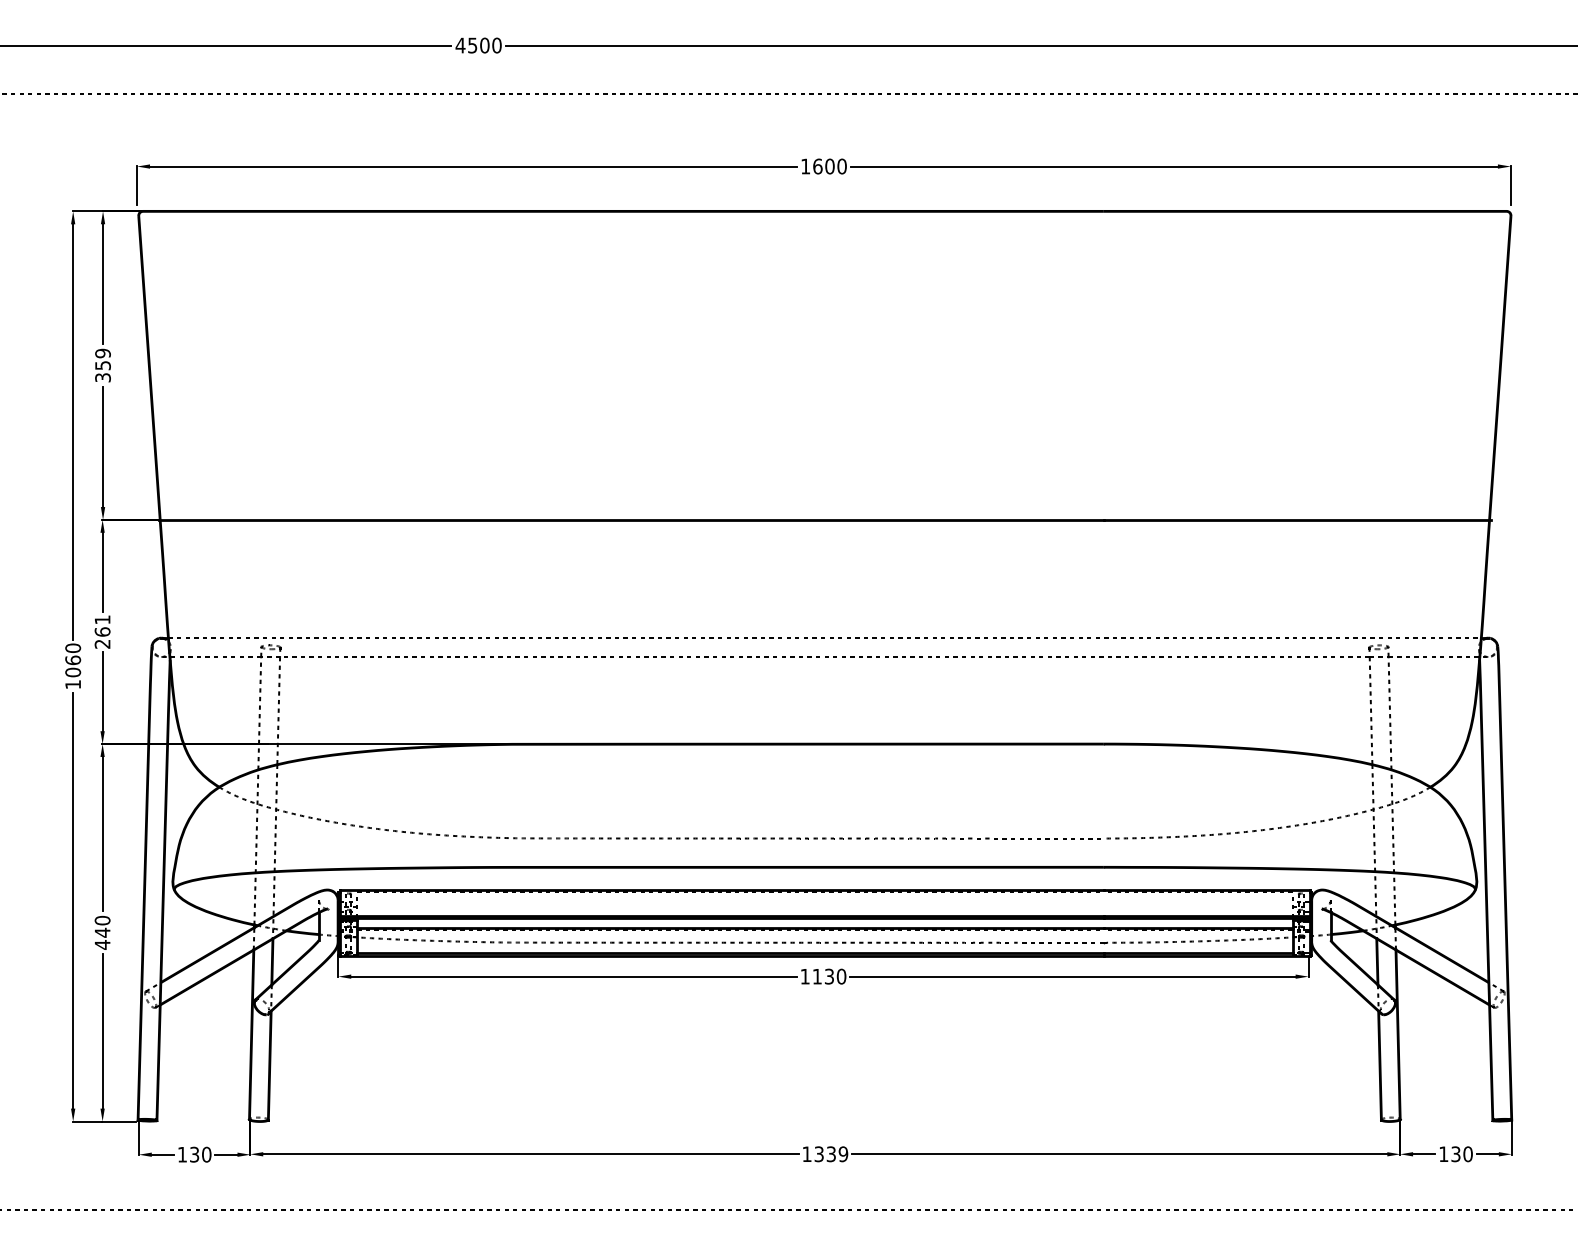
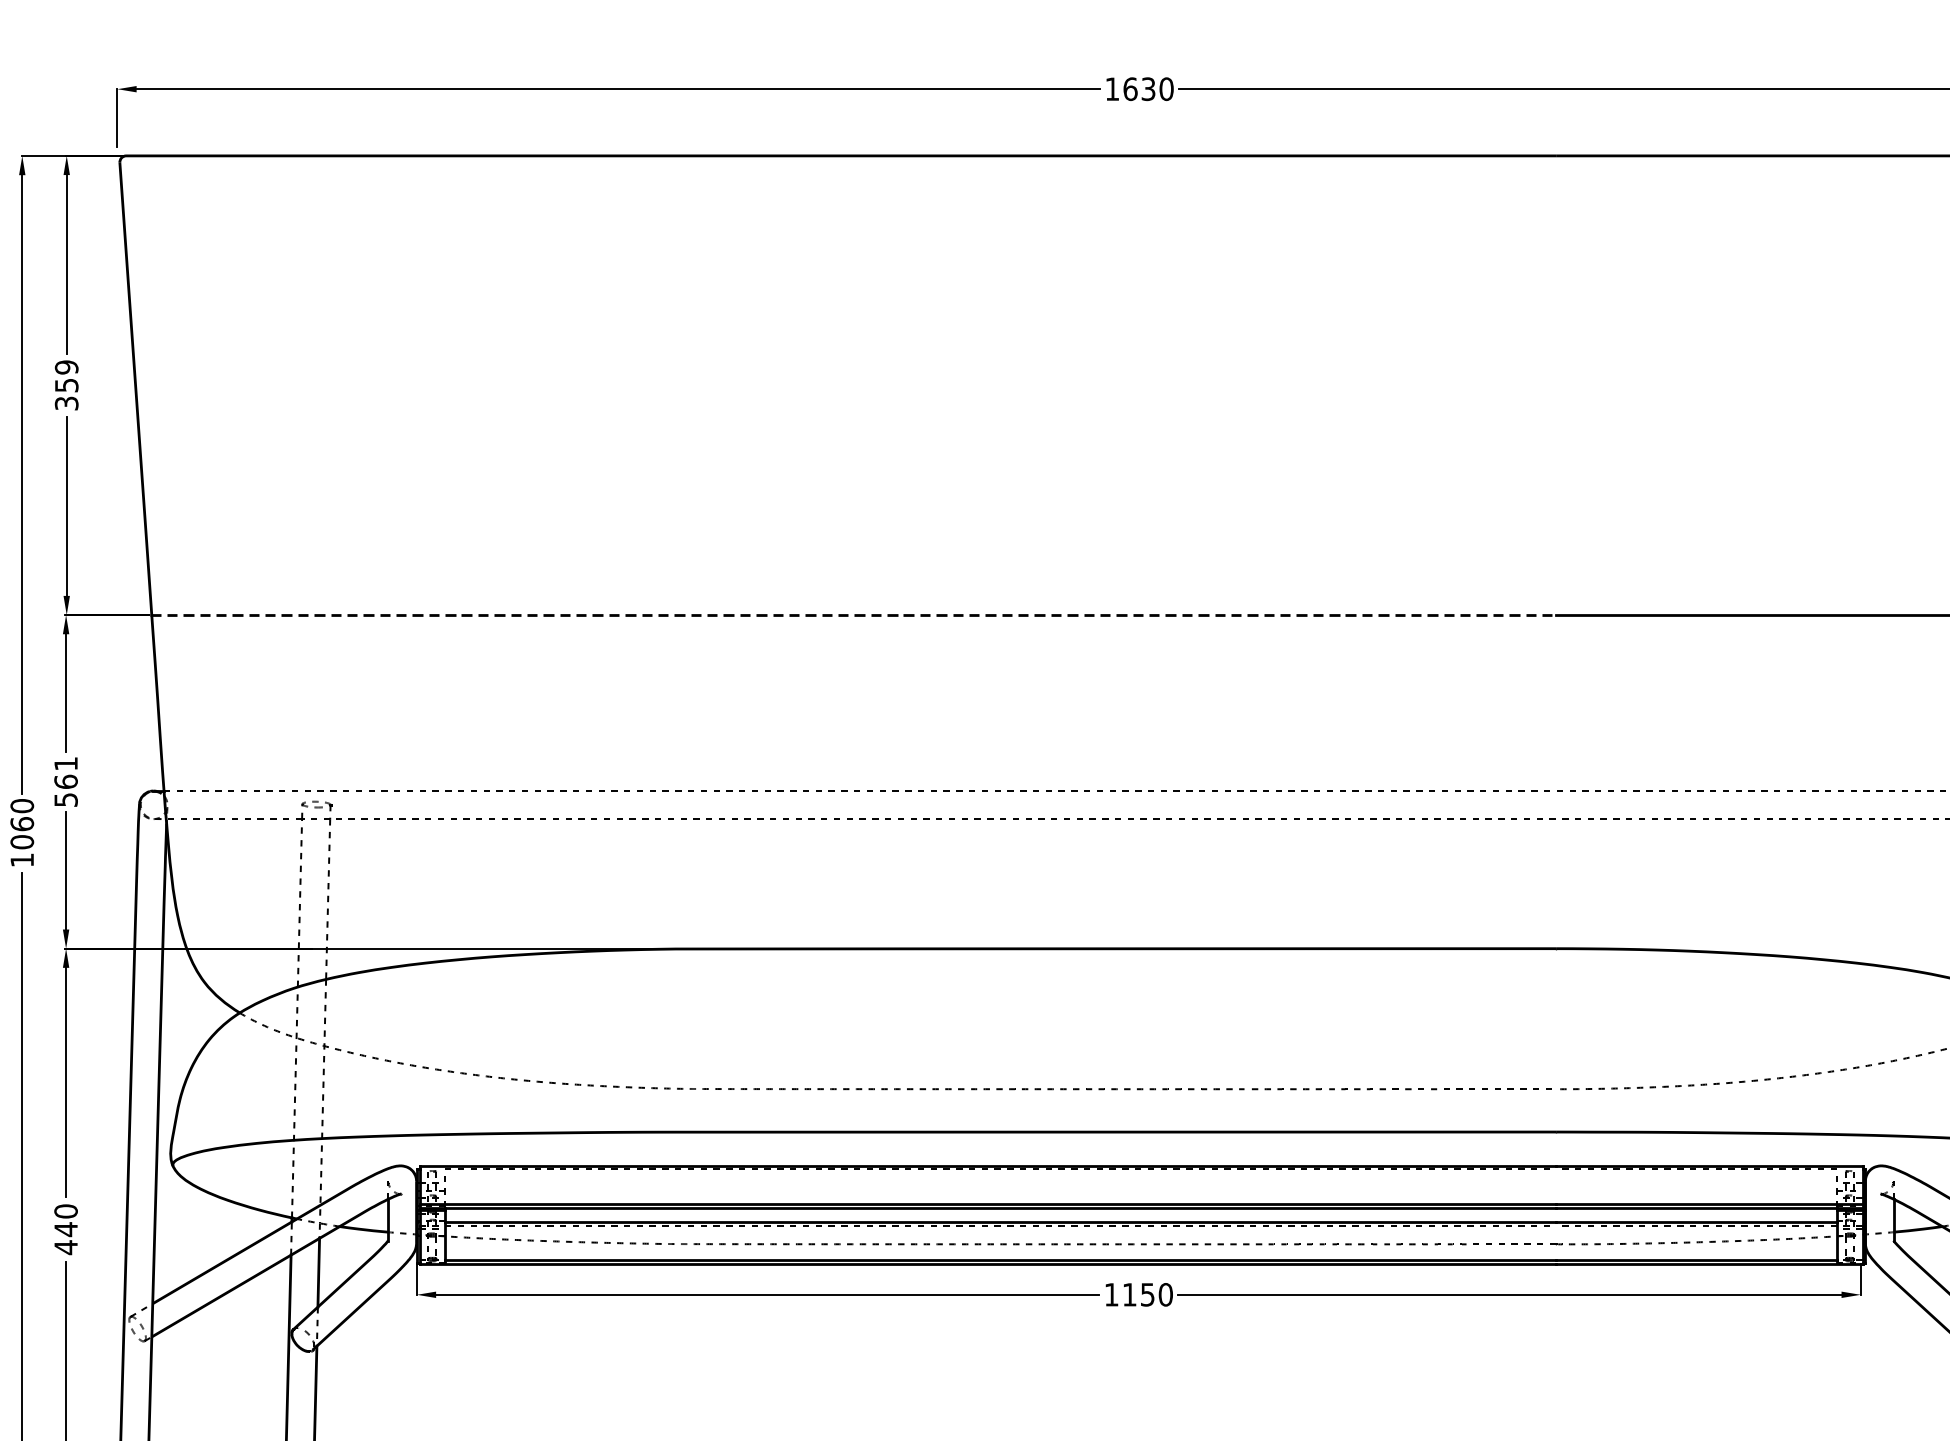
text: (829, 166) -> (1147, 89), 1600 -> 1630
line: (632, 519) -> (854, 614), solid -> dashed
text: (102, 643) -> (65, 798), 261 -> 561
text: (829, 975) -> (1147, 1293), 1130 -> 1150

